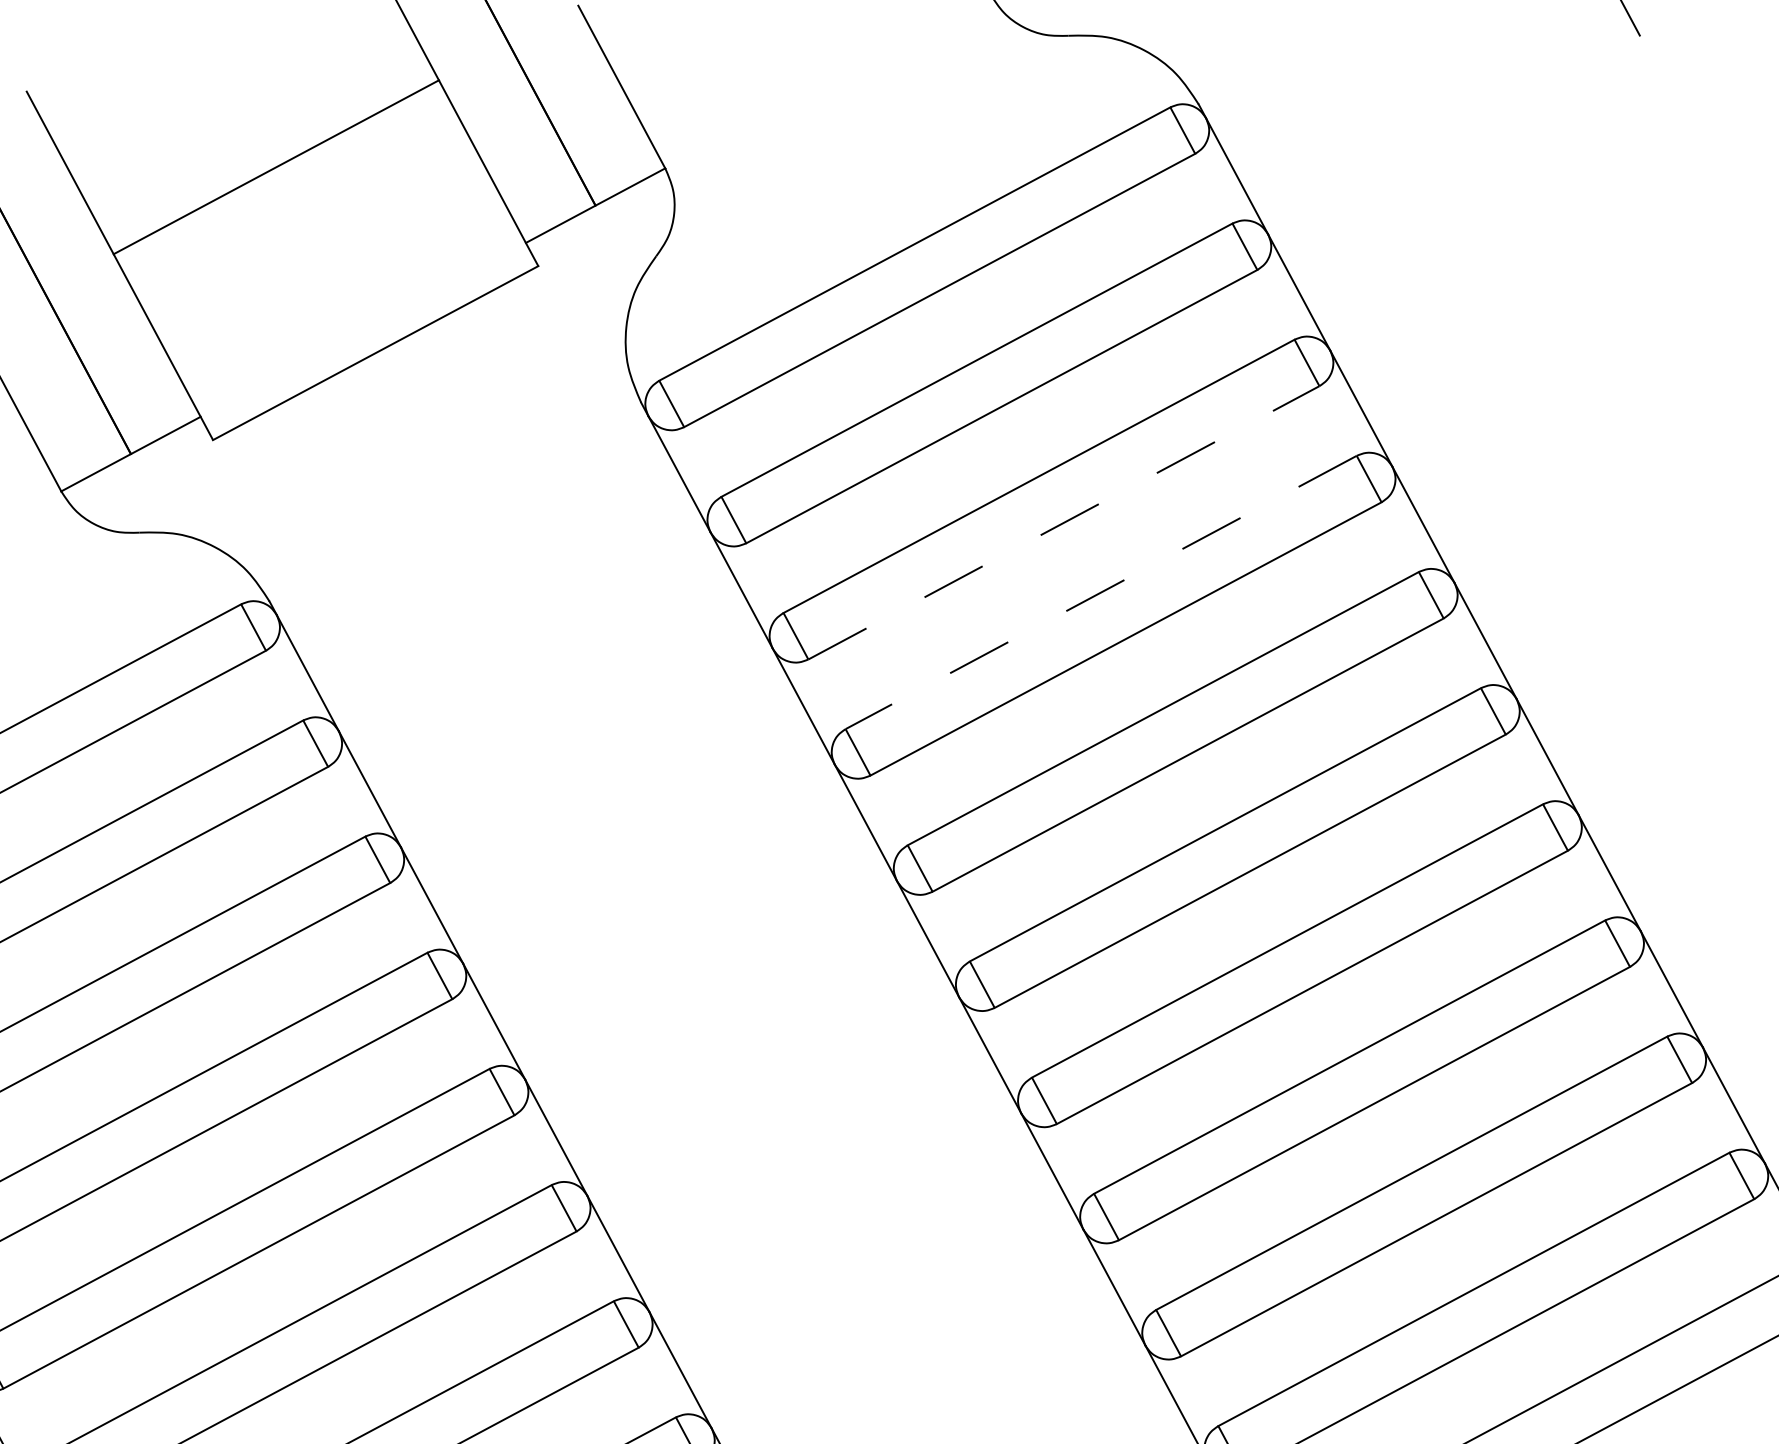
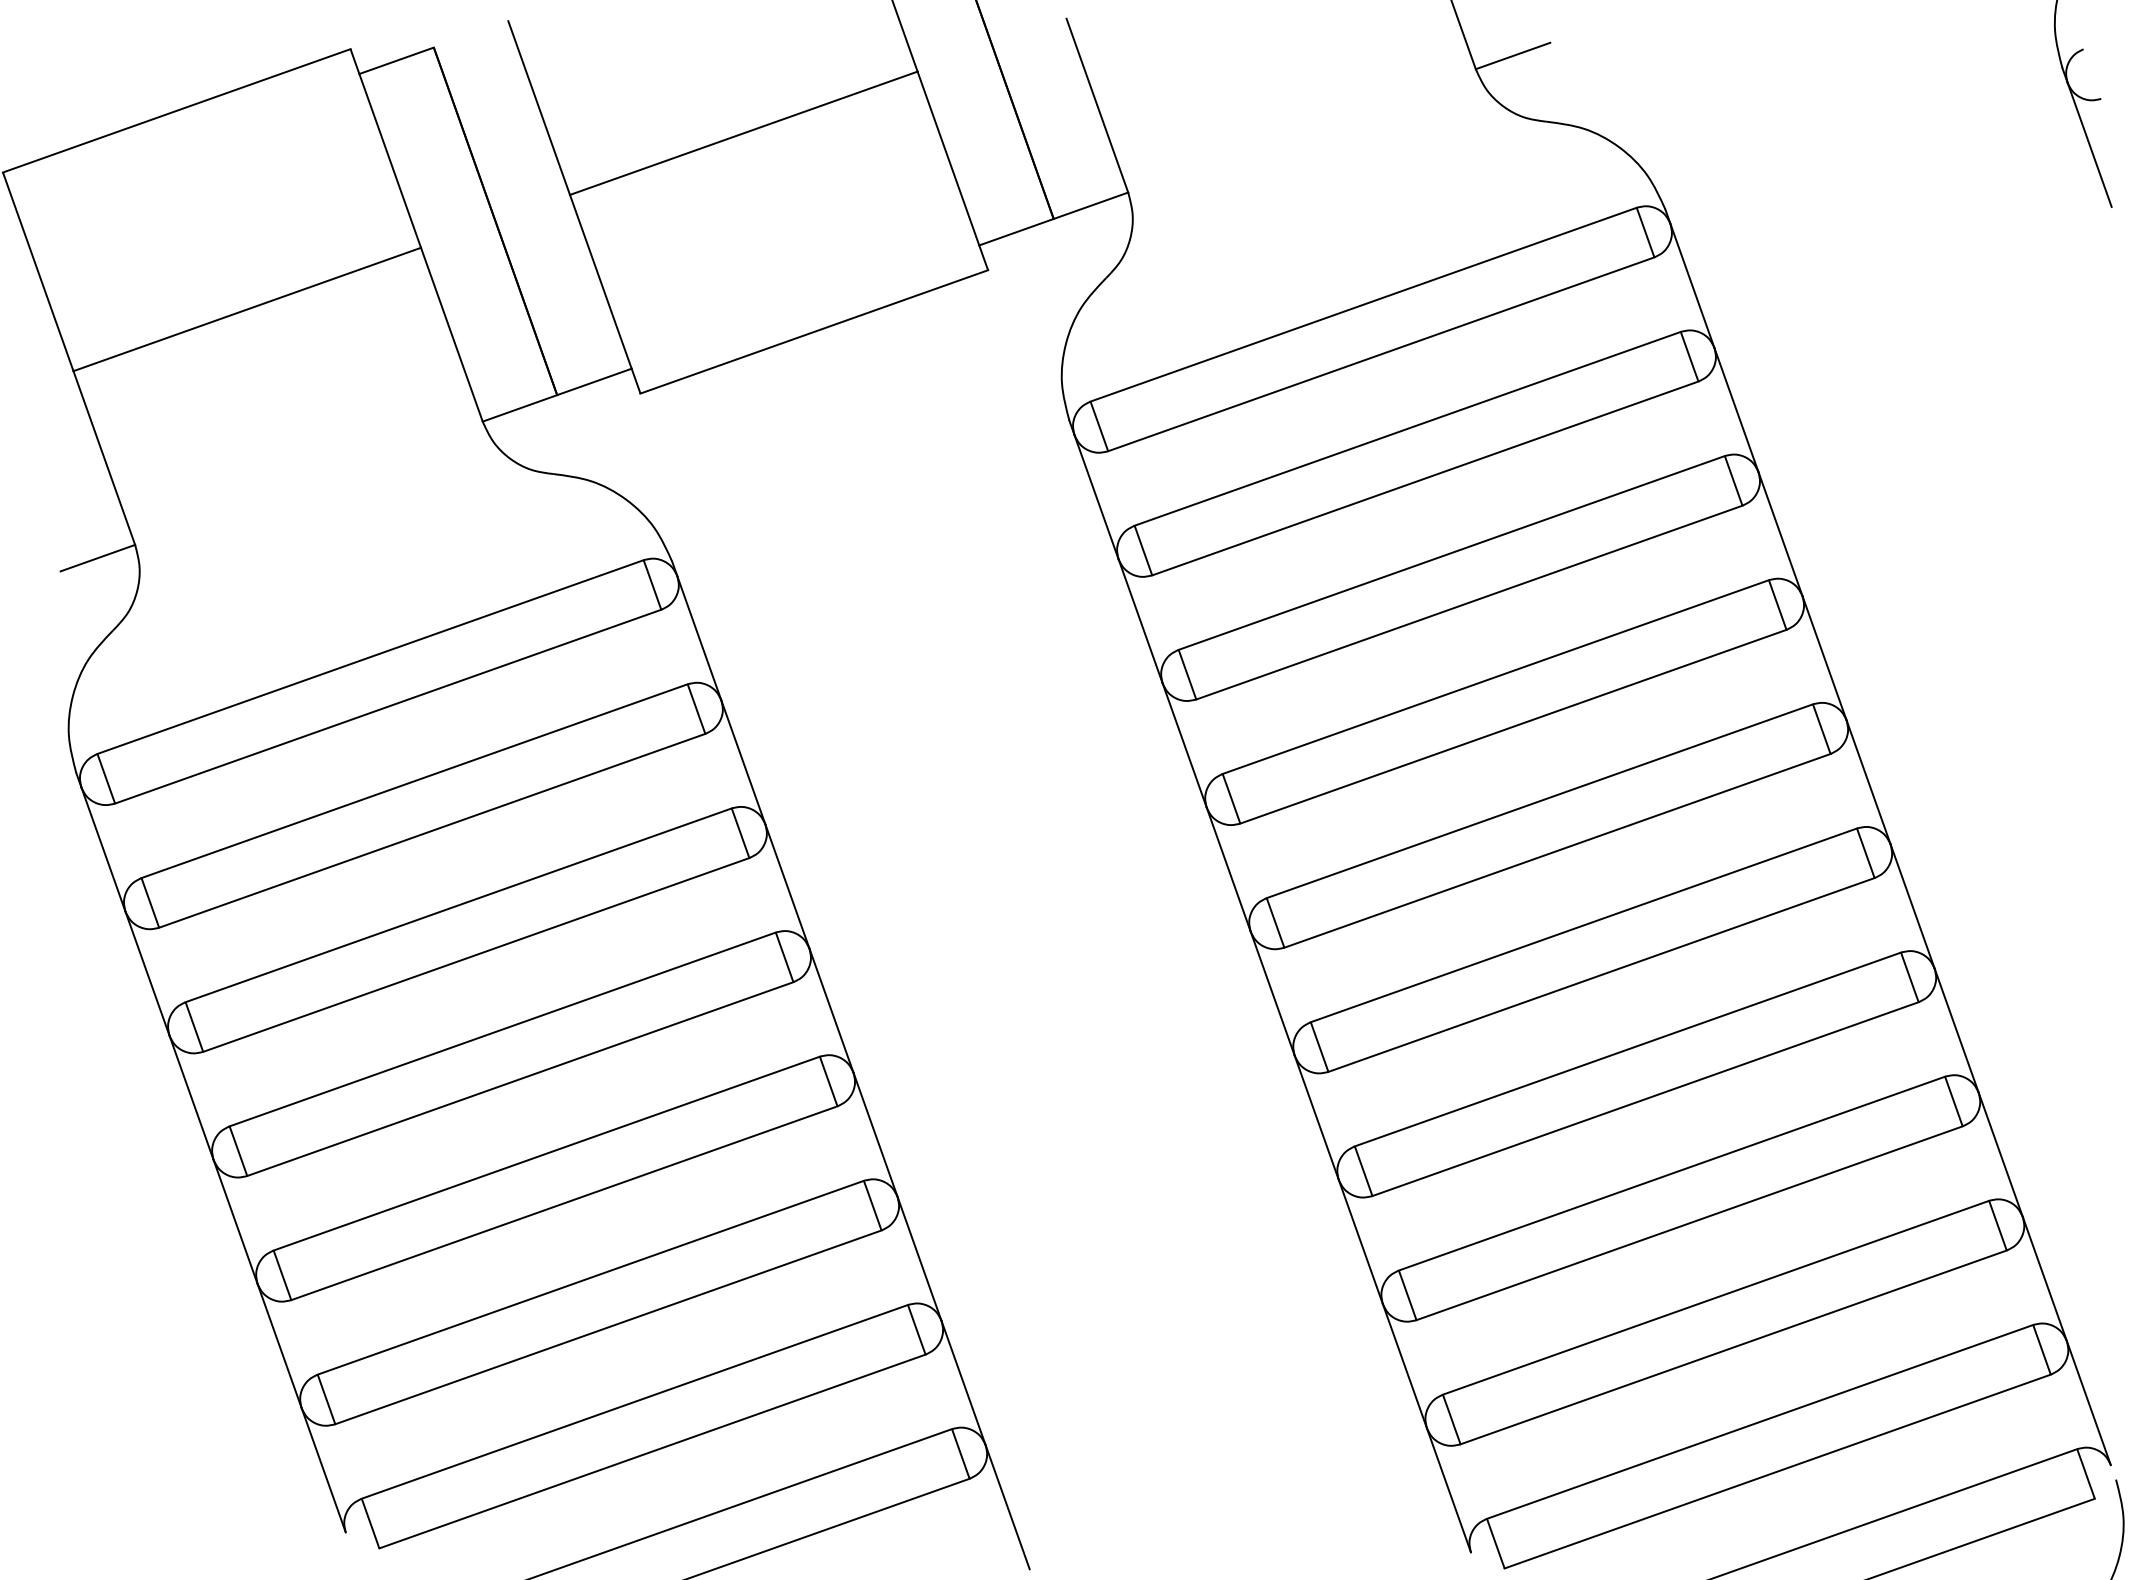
line: (1064, 522) -> (1469, 602), dashed -> solid
line: (1100, 592) -> (1495, 677), dashed -> solid

